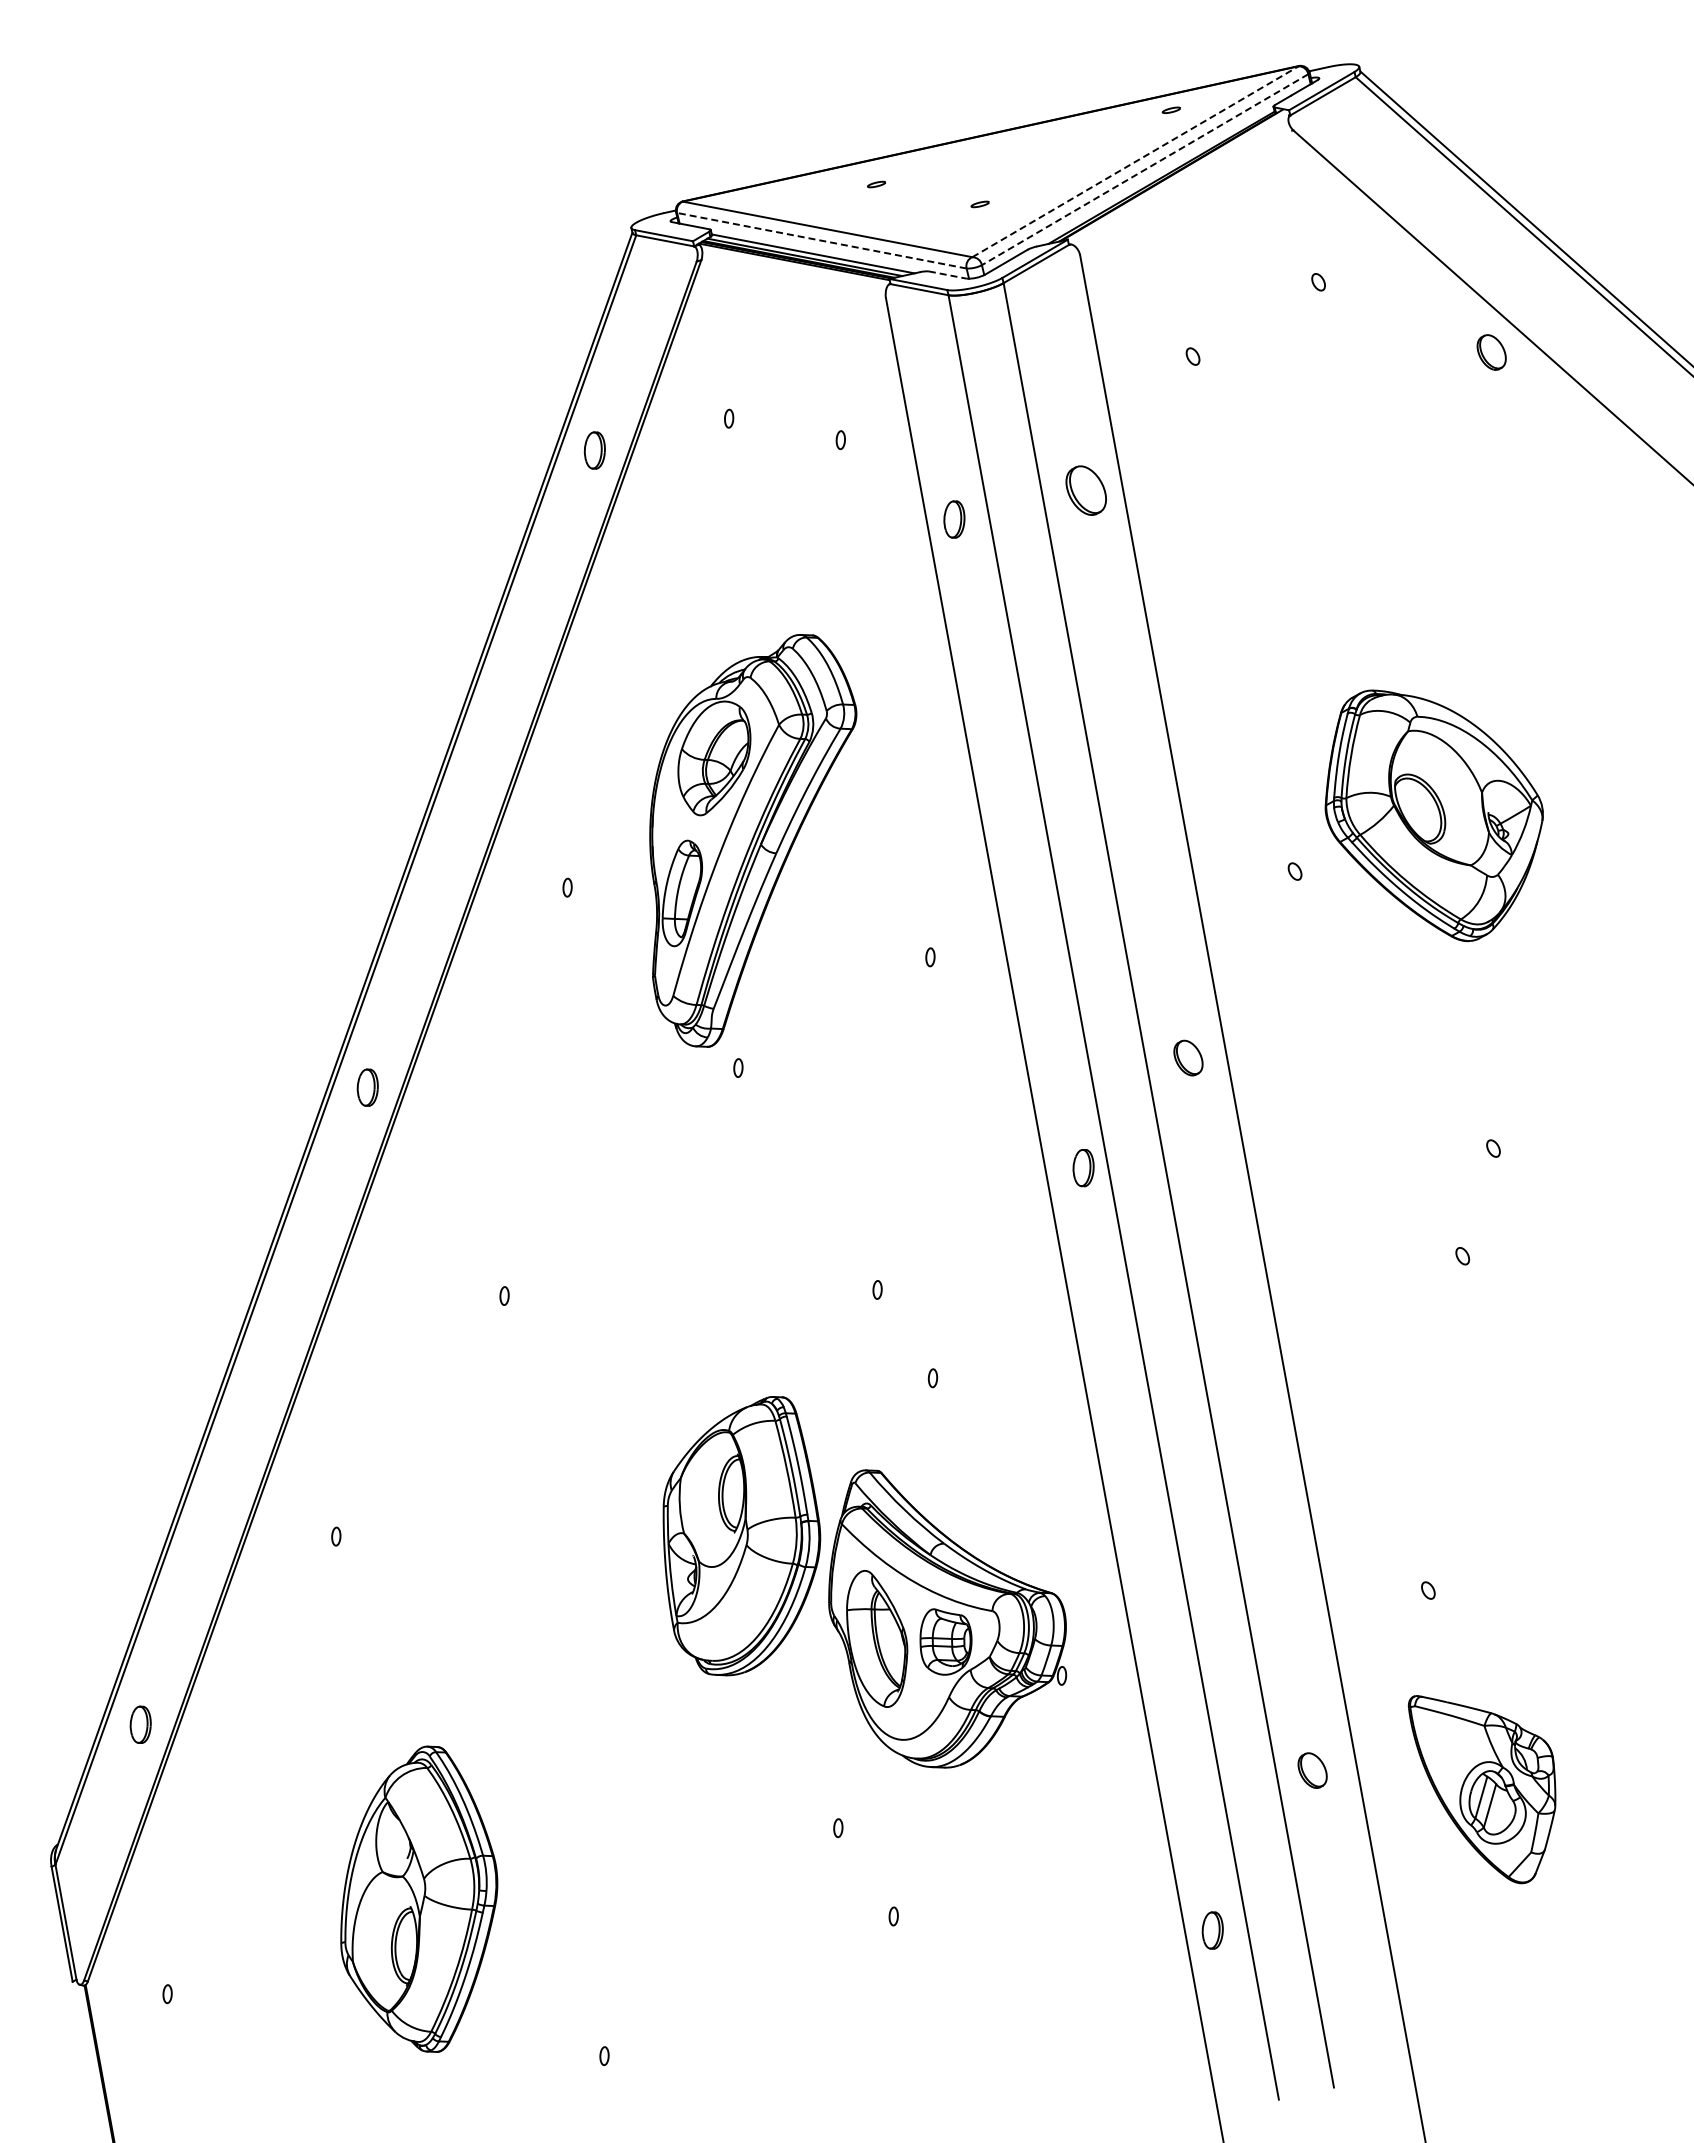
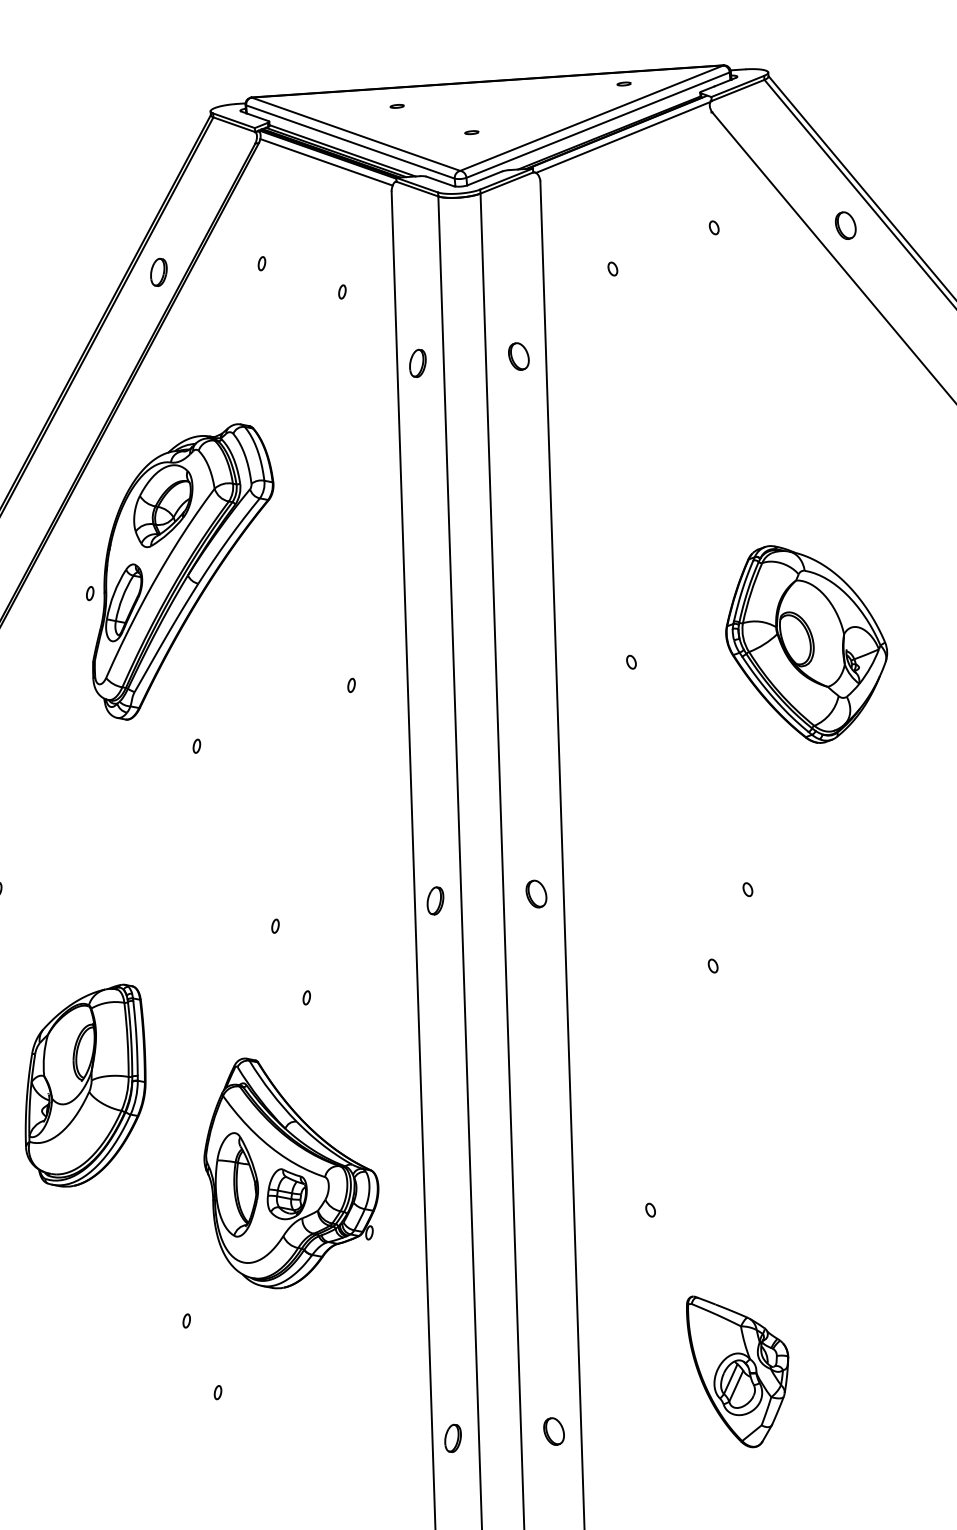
line: (1136, 161) -> (592, 118), dashed -> solid
line: (1144, 169) -> (597, 124), dashed -> solid
line: (1179, 180) -> (622, 136), added
line: (821, 240) -> (350, 141), dashed -> solid
line: (794, 271) -> (326, 161), added
line: (948, 275) -> (440, 181), dashed -> solid
part: (1491, 352) -> (845, 225), moved
part: (1086, 490) -> (519, 356), size x0.71
part: (1433, 815) -> (805, 645), moved
part: (753, 840) -> (182, 571), moved
part: (1188, 1057) -> (536, 893), moved
part: (1083, 1168) -> (435, 901), moved
part: (741, 1536) -> (86, 1084), moved
part: (1312, 1770) -> (553, 1431), moved
part: (1481, 1789) -> (731, 1373), moved

